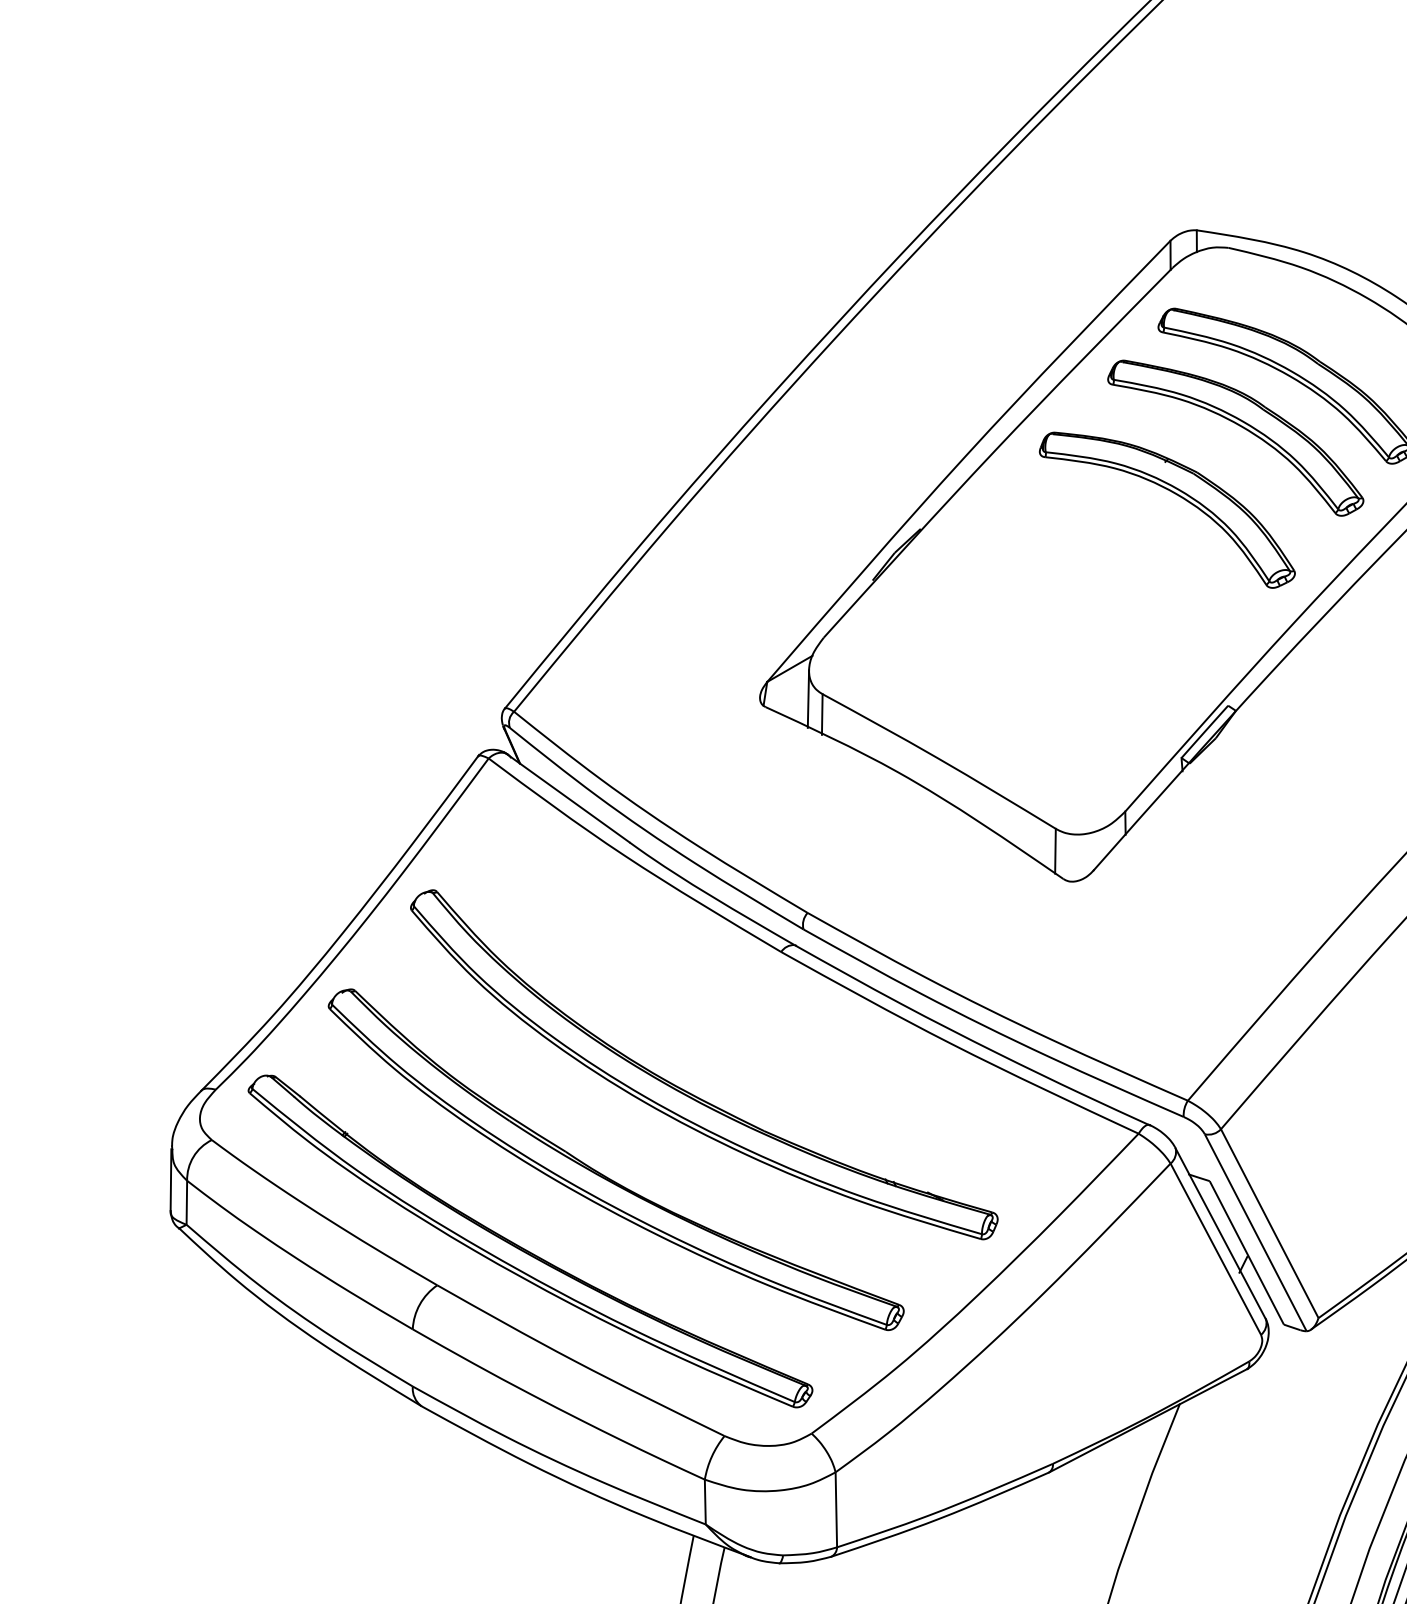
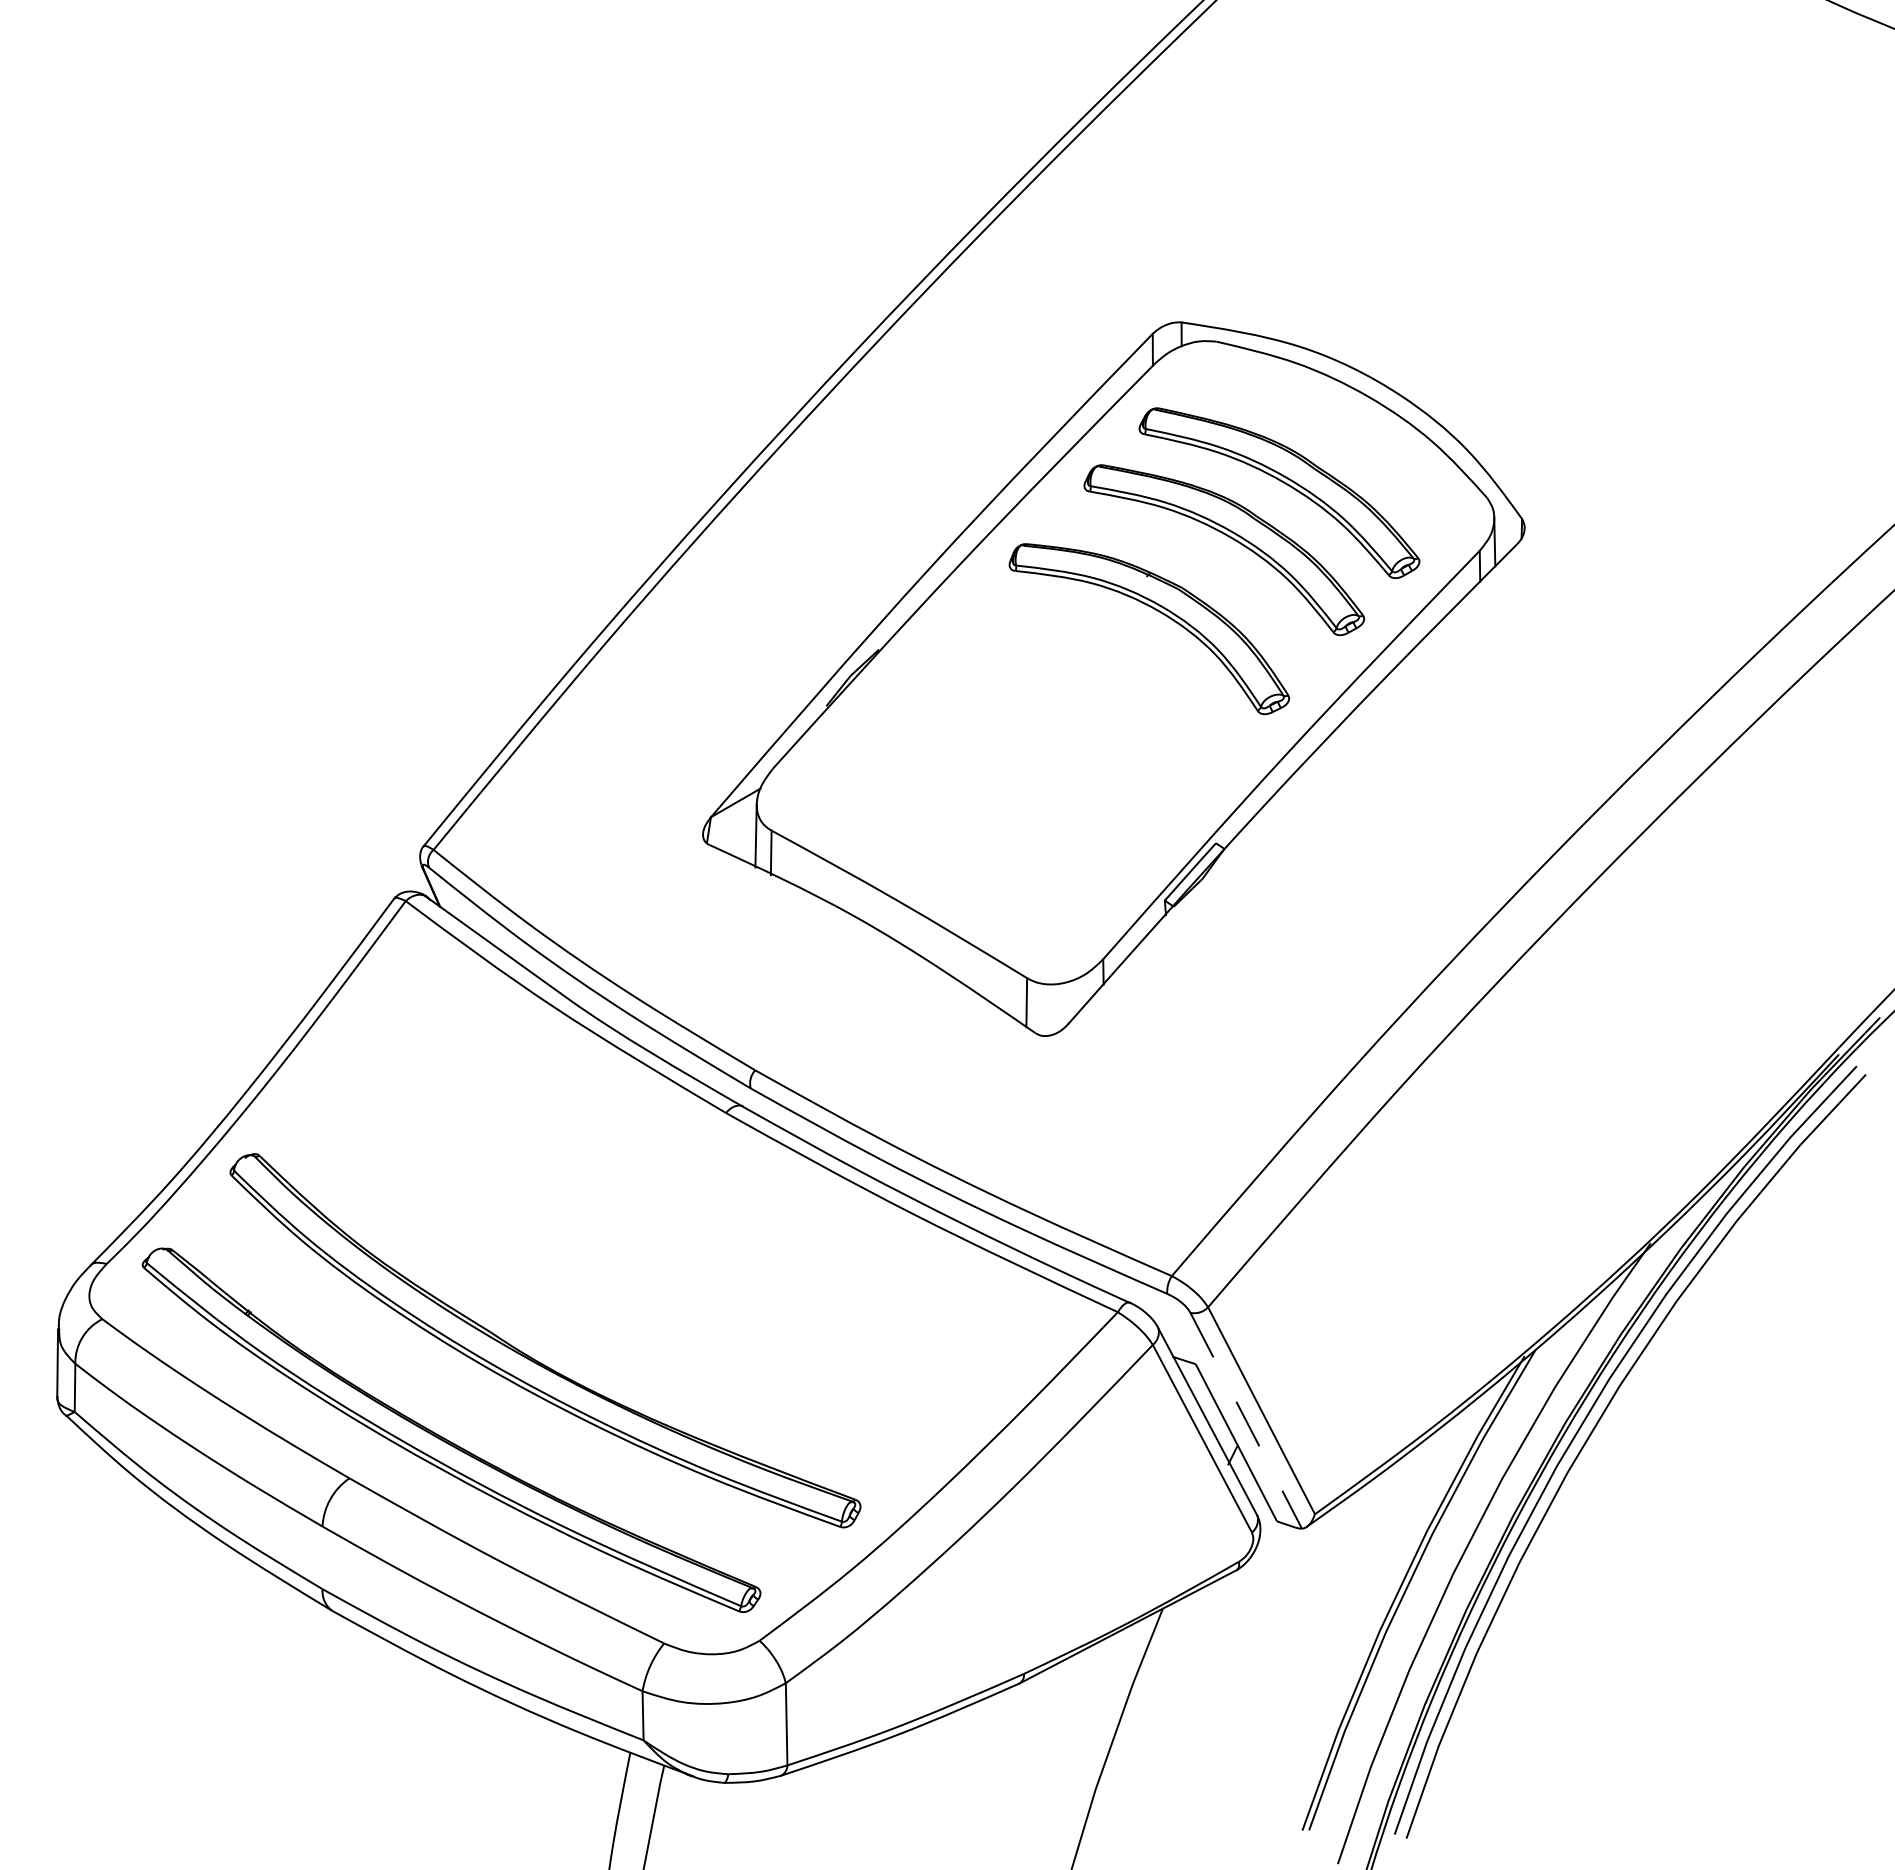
part: (689, 1091) -> (625, 1266), removed
line: (1256, 1233) -> (1246, 1421), solid -> dashed

